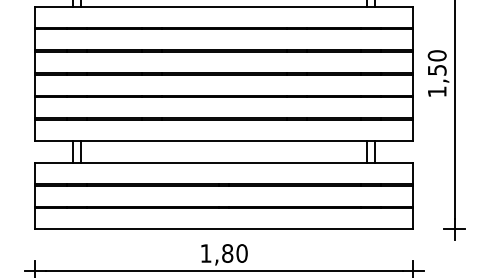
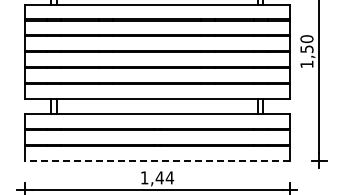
line: (224, 228) -> (157, 160), solid -> dashed
text: (234, 252) -> (164, 177), 1,80 -> 1,44

